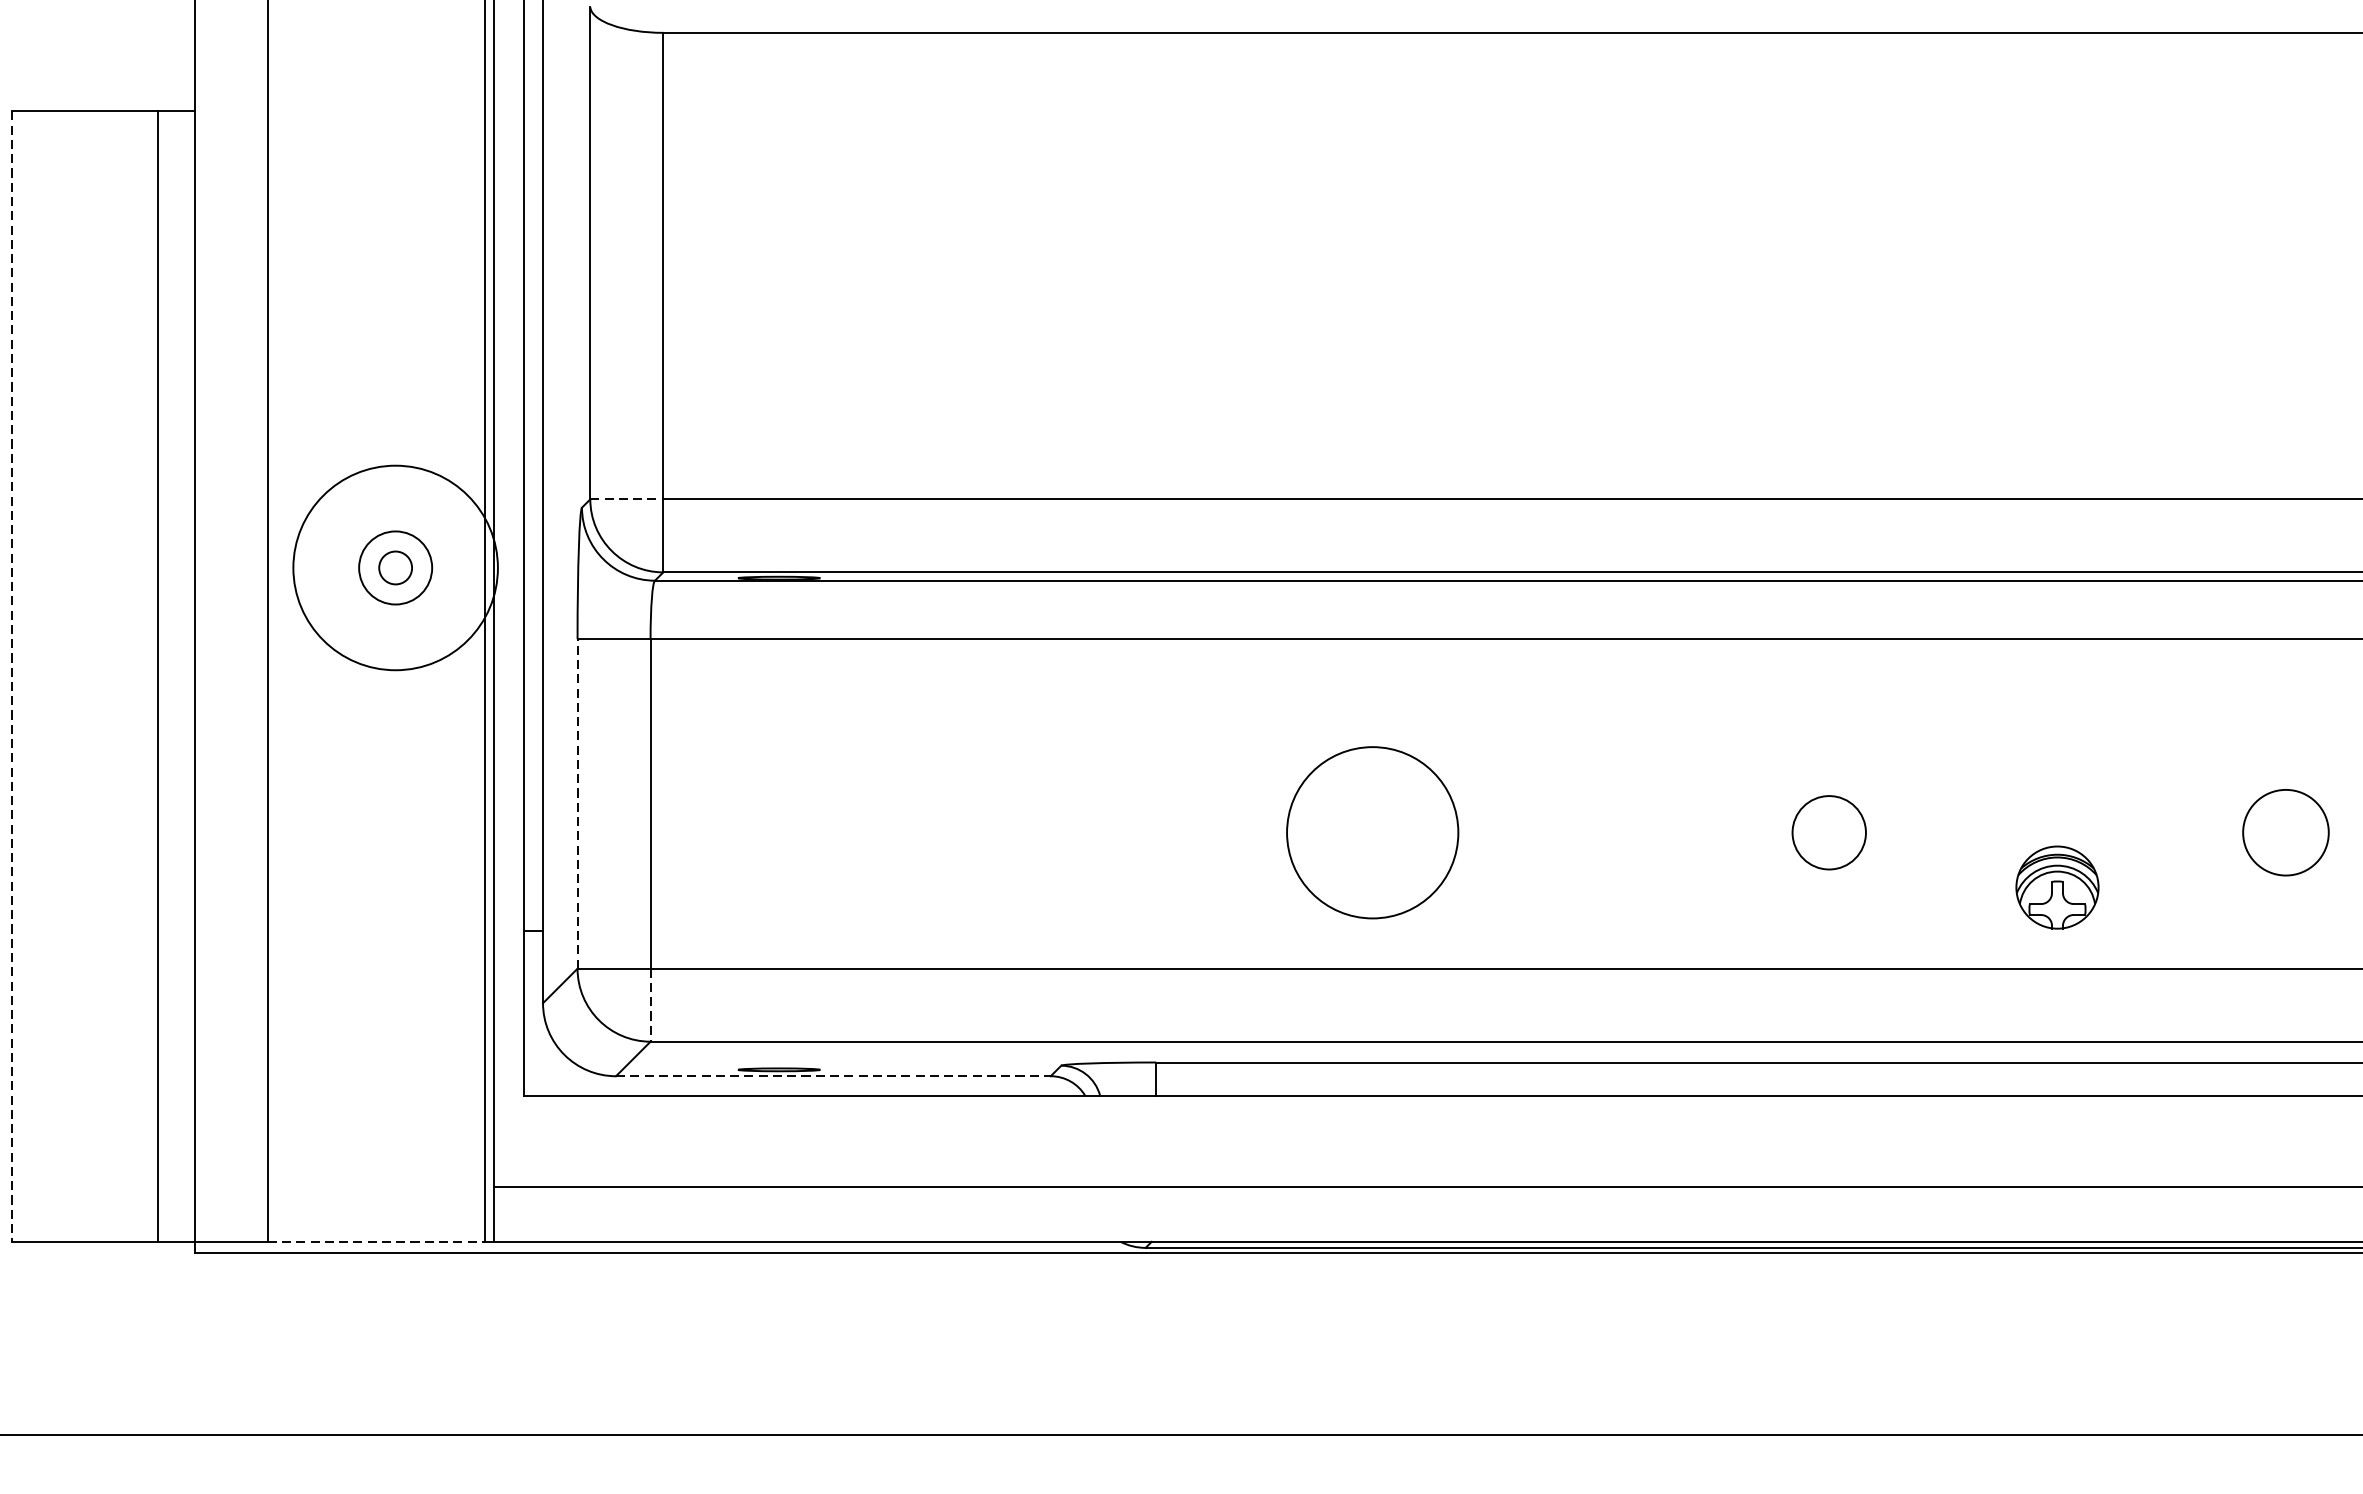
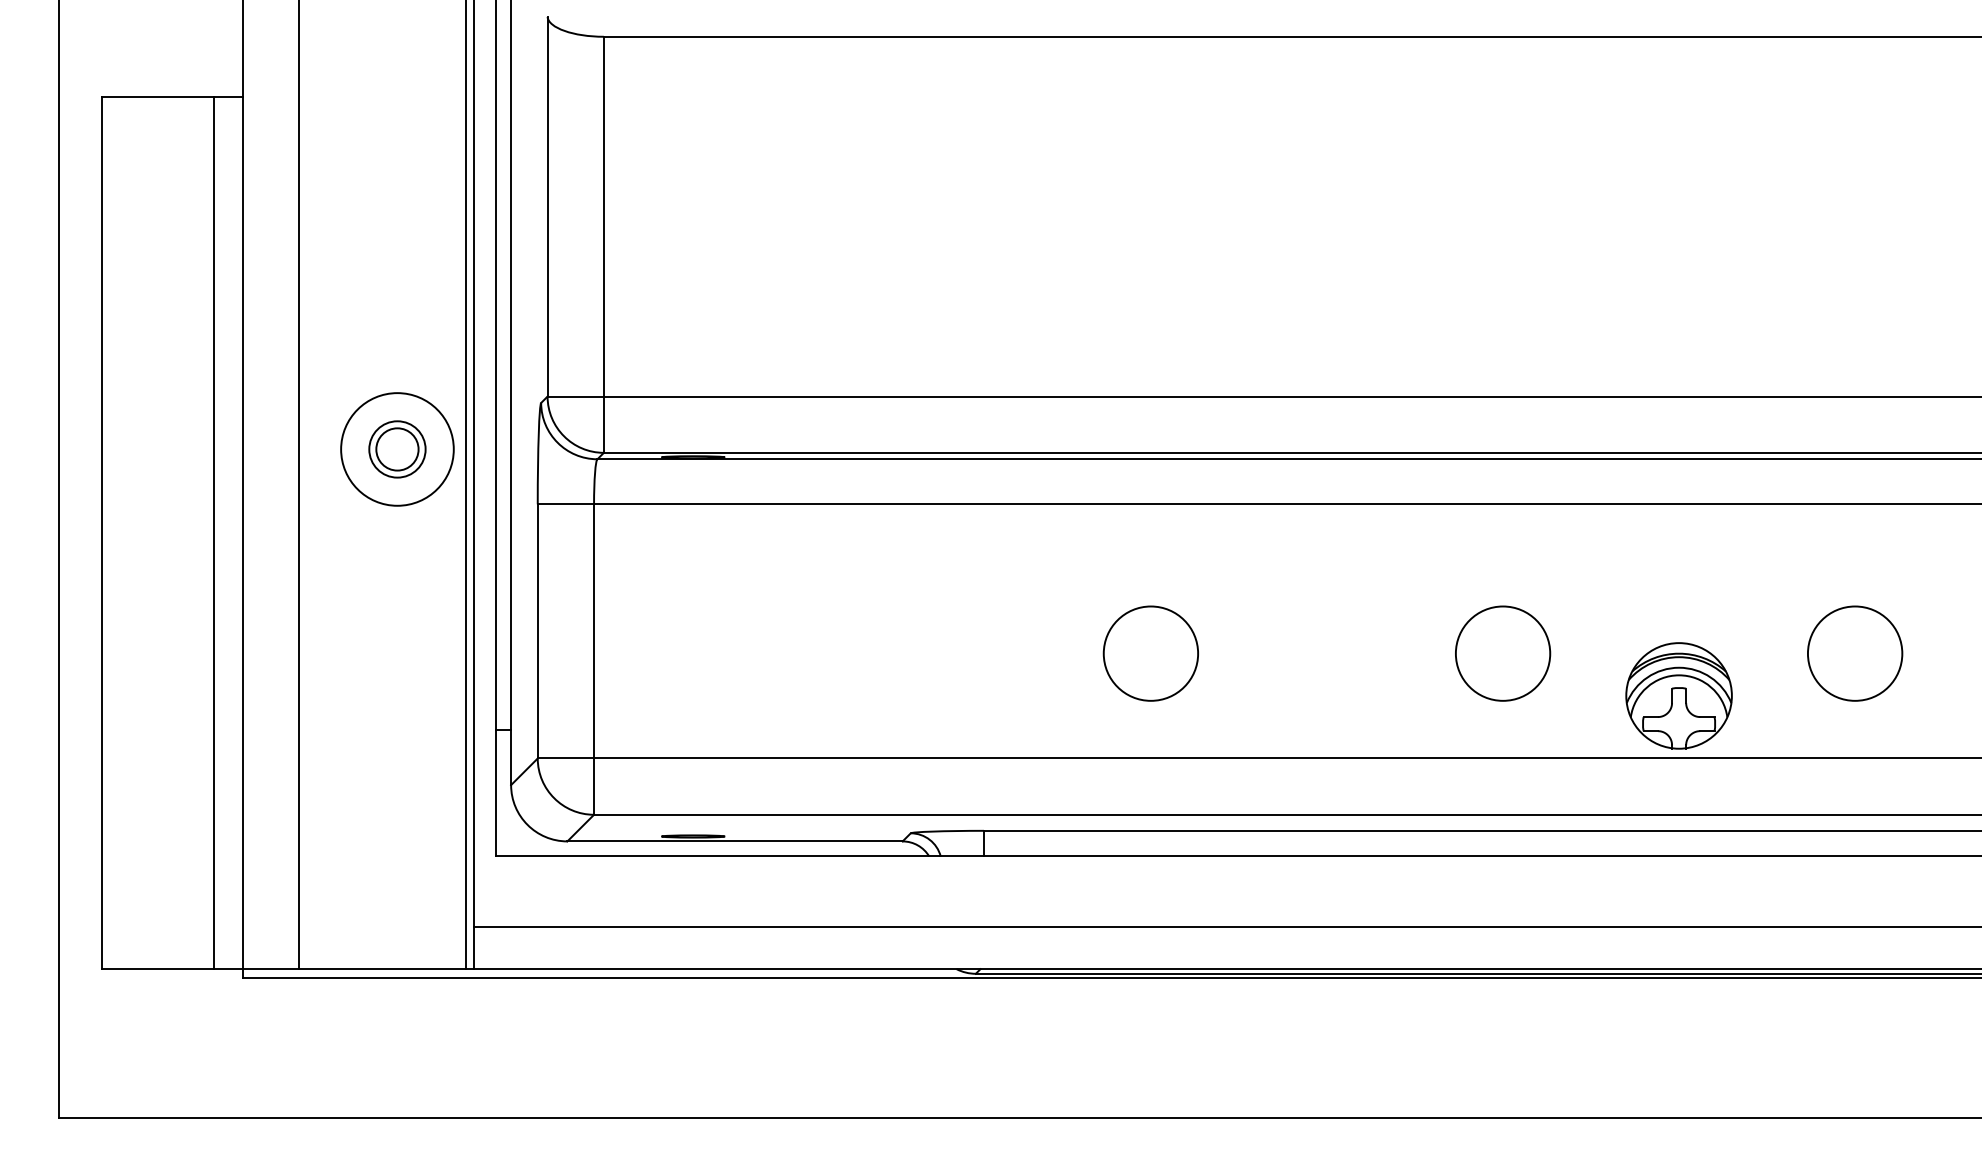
line: (627, 499) -> (576, 396), dashed -> solid
circle: (395, 568) -> (397, 449), size x0.71
circle: (395, 568) -> (397, 449), size x1.67
line: (11, 676) -> (101, 533), dashed -> solid
line: (577, 802) -> (537, 630), dashed -> solid
circle: (1372, 832) -> (1150, 653), size x0.71
circle: (1828, 832) -> (1502, 653), size x1.67
circle: (2286, 832) -> (1855, 653), size x1.43
part: (2056, 887) -> (1678, 695), size x1.67
line: (651, 1006) -> (594, 787), dashed -> solid
line: (833, 1076) -> (735, 841), dashed -> solid
line: (376, 1242) -> (382, 969), dashed -> solid

